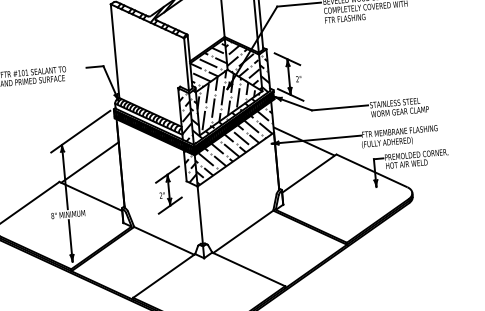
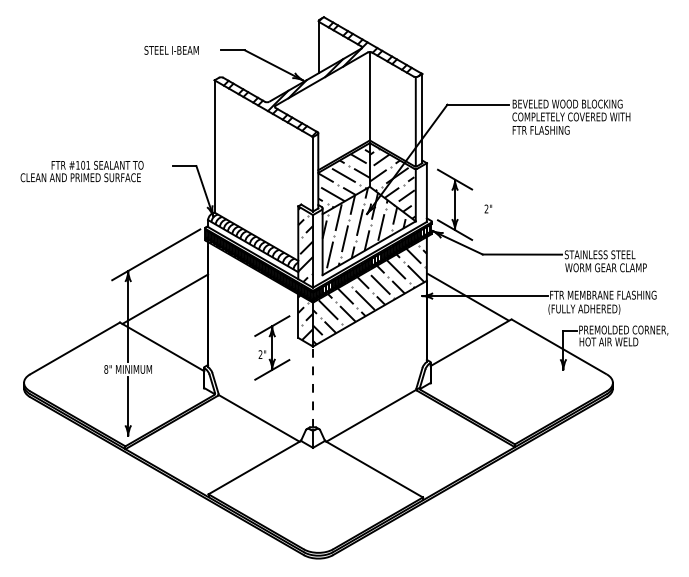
text: (298, 78) -> (488, 208), moved
hatch: (229, 96) -> (369, 224), removed
line: (200, 215) -> (313, 387), solid -> dashed

